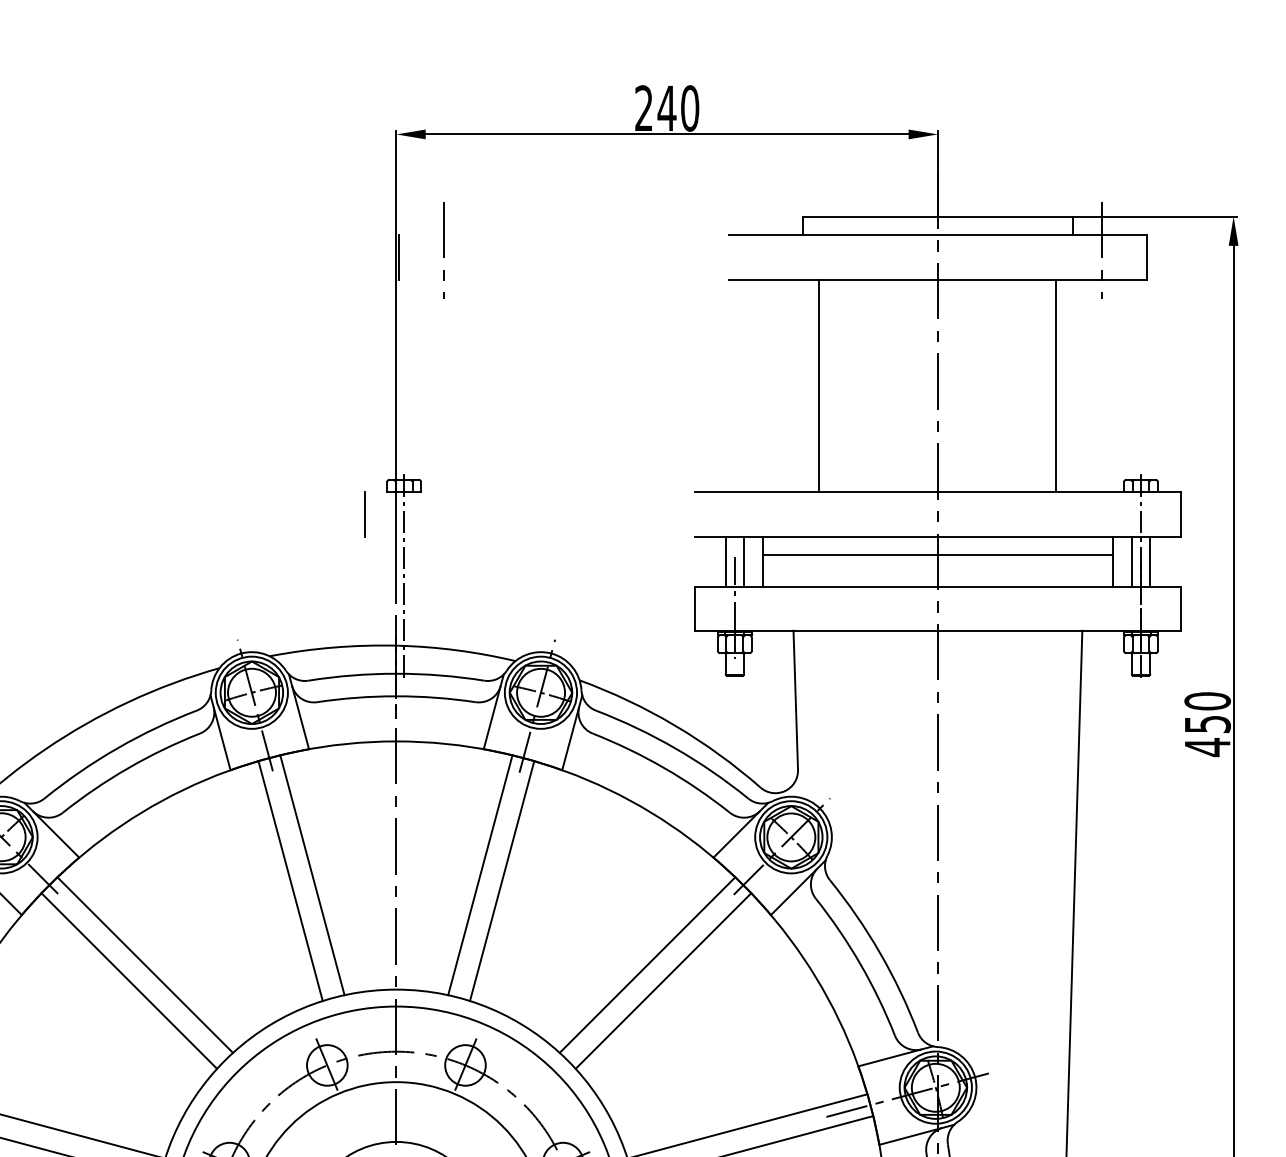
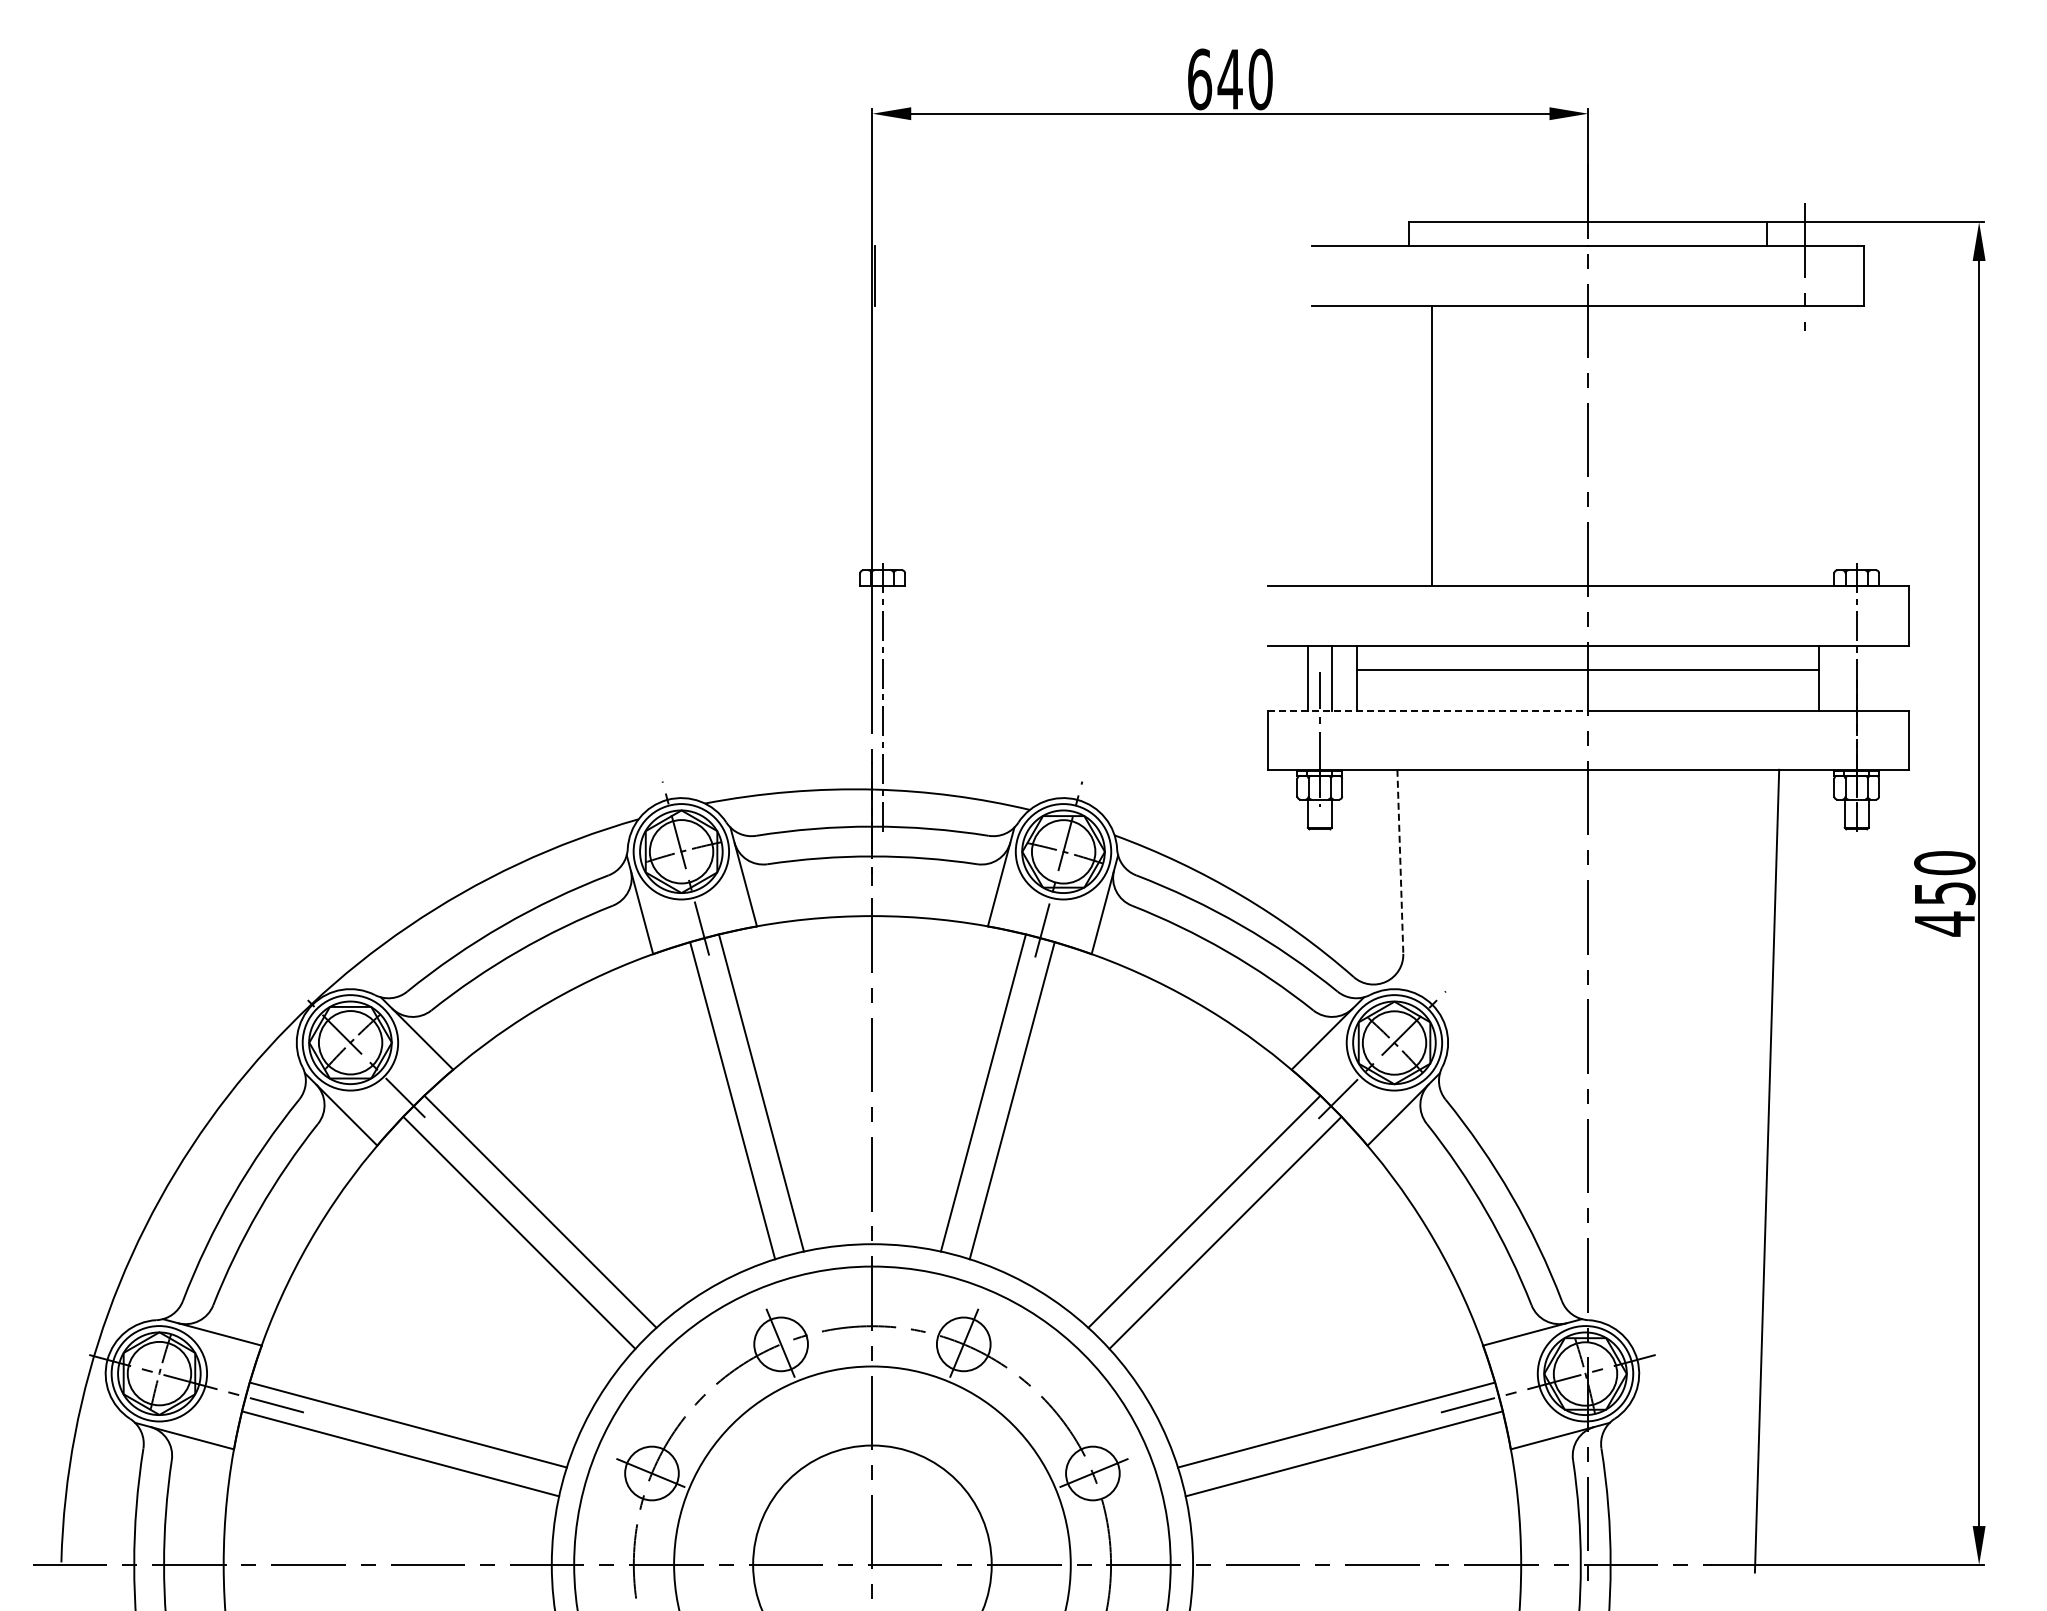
text: (644, 108) -> (1200, 79), 240 -> 640
line: (443, 250) -> (934, 266), removed
line: (1056, 385) -> (1744, 445), removed
line: (364, 514) -> (830, 615), removed
line: (1131, 561) -> (1844, 678), removed
line: (1149, 561) -> (1868, 678), removed
line: (817, 586) -> (1428, 711), solid -> dashed
line: (795, 700) -> (1400, 862), solid -> dashed

